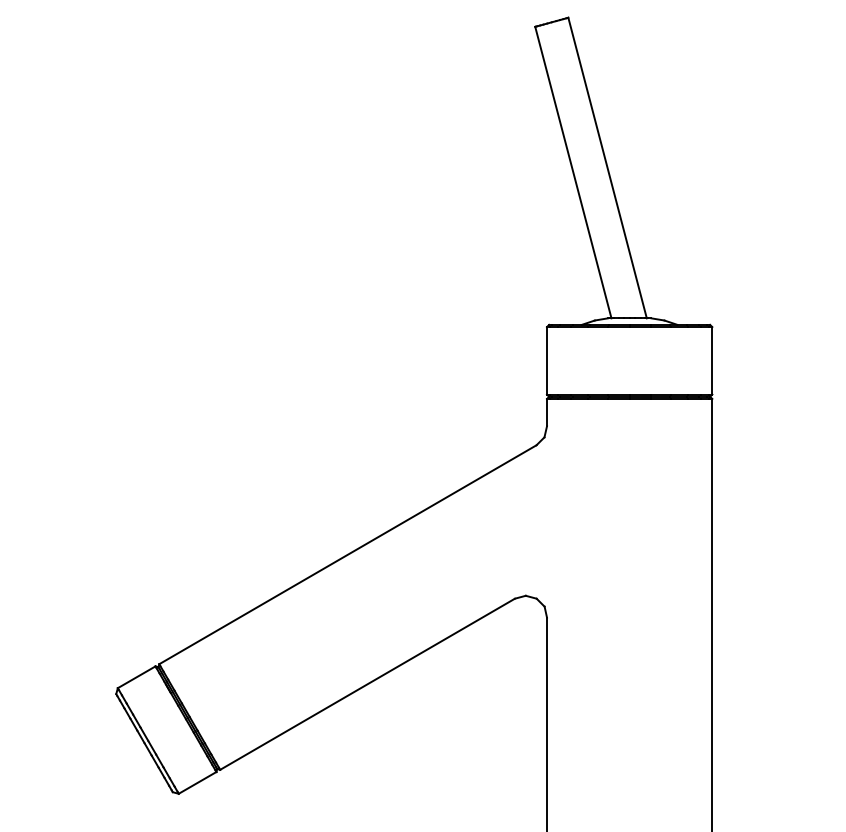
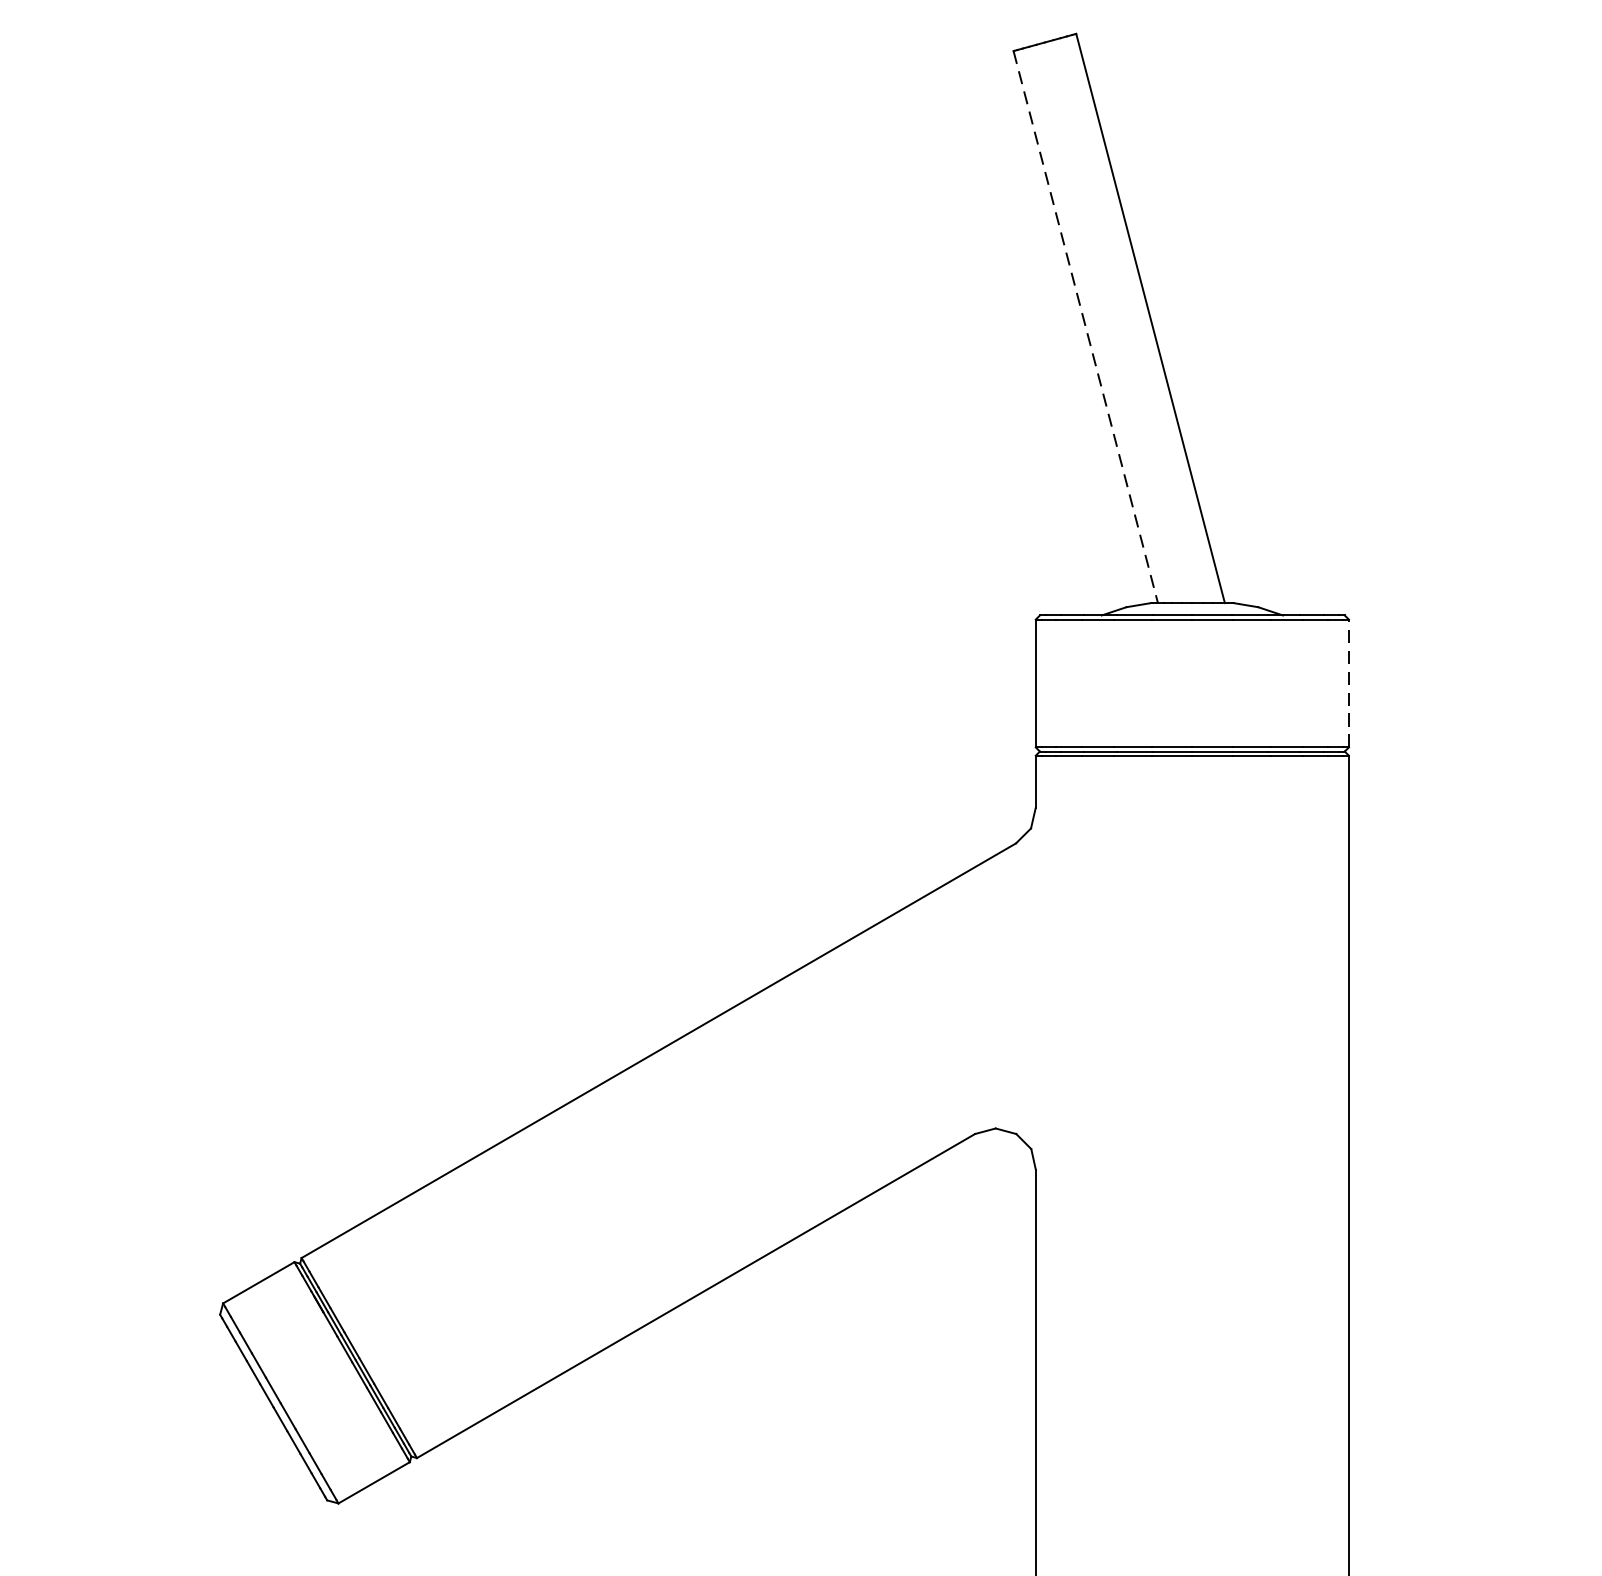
line: (573, 172) -> (1086, 326), solid -> dashed
line: (712, 360) -> (1349, 682), solid -> dashed

